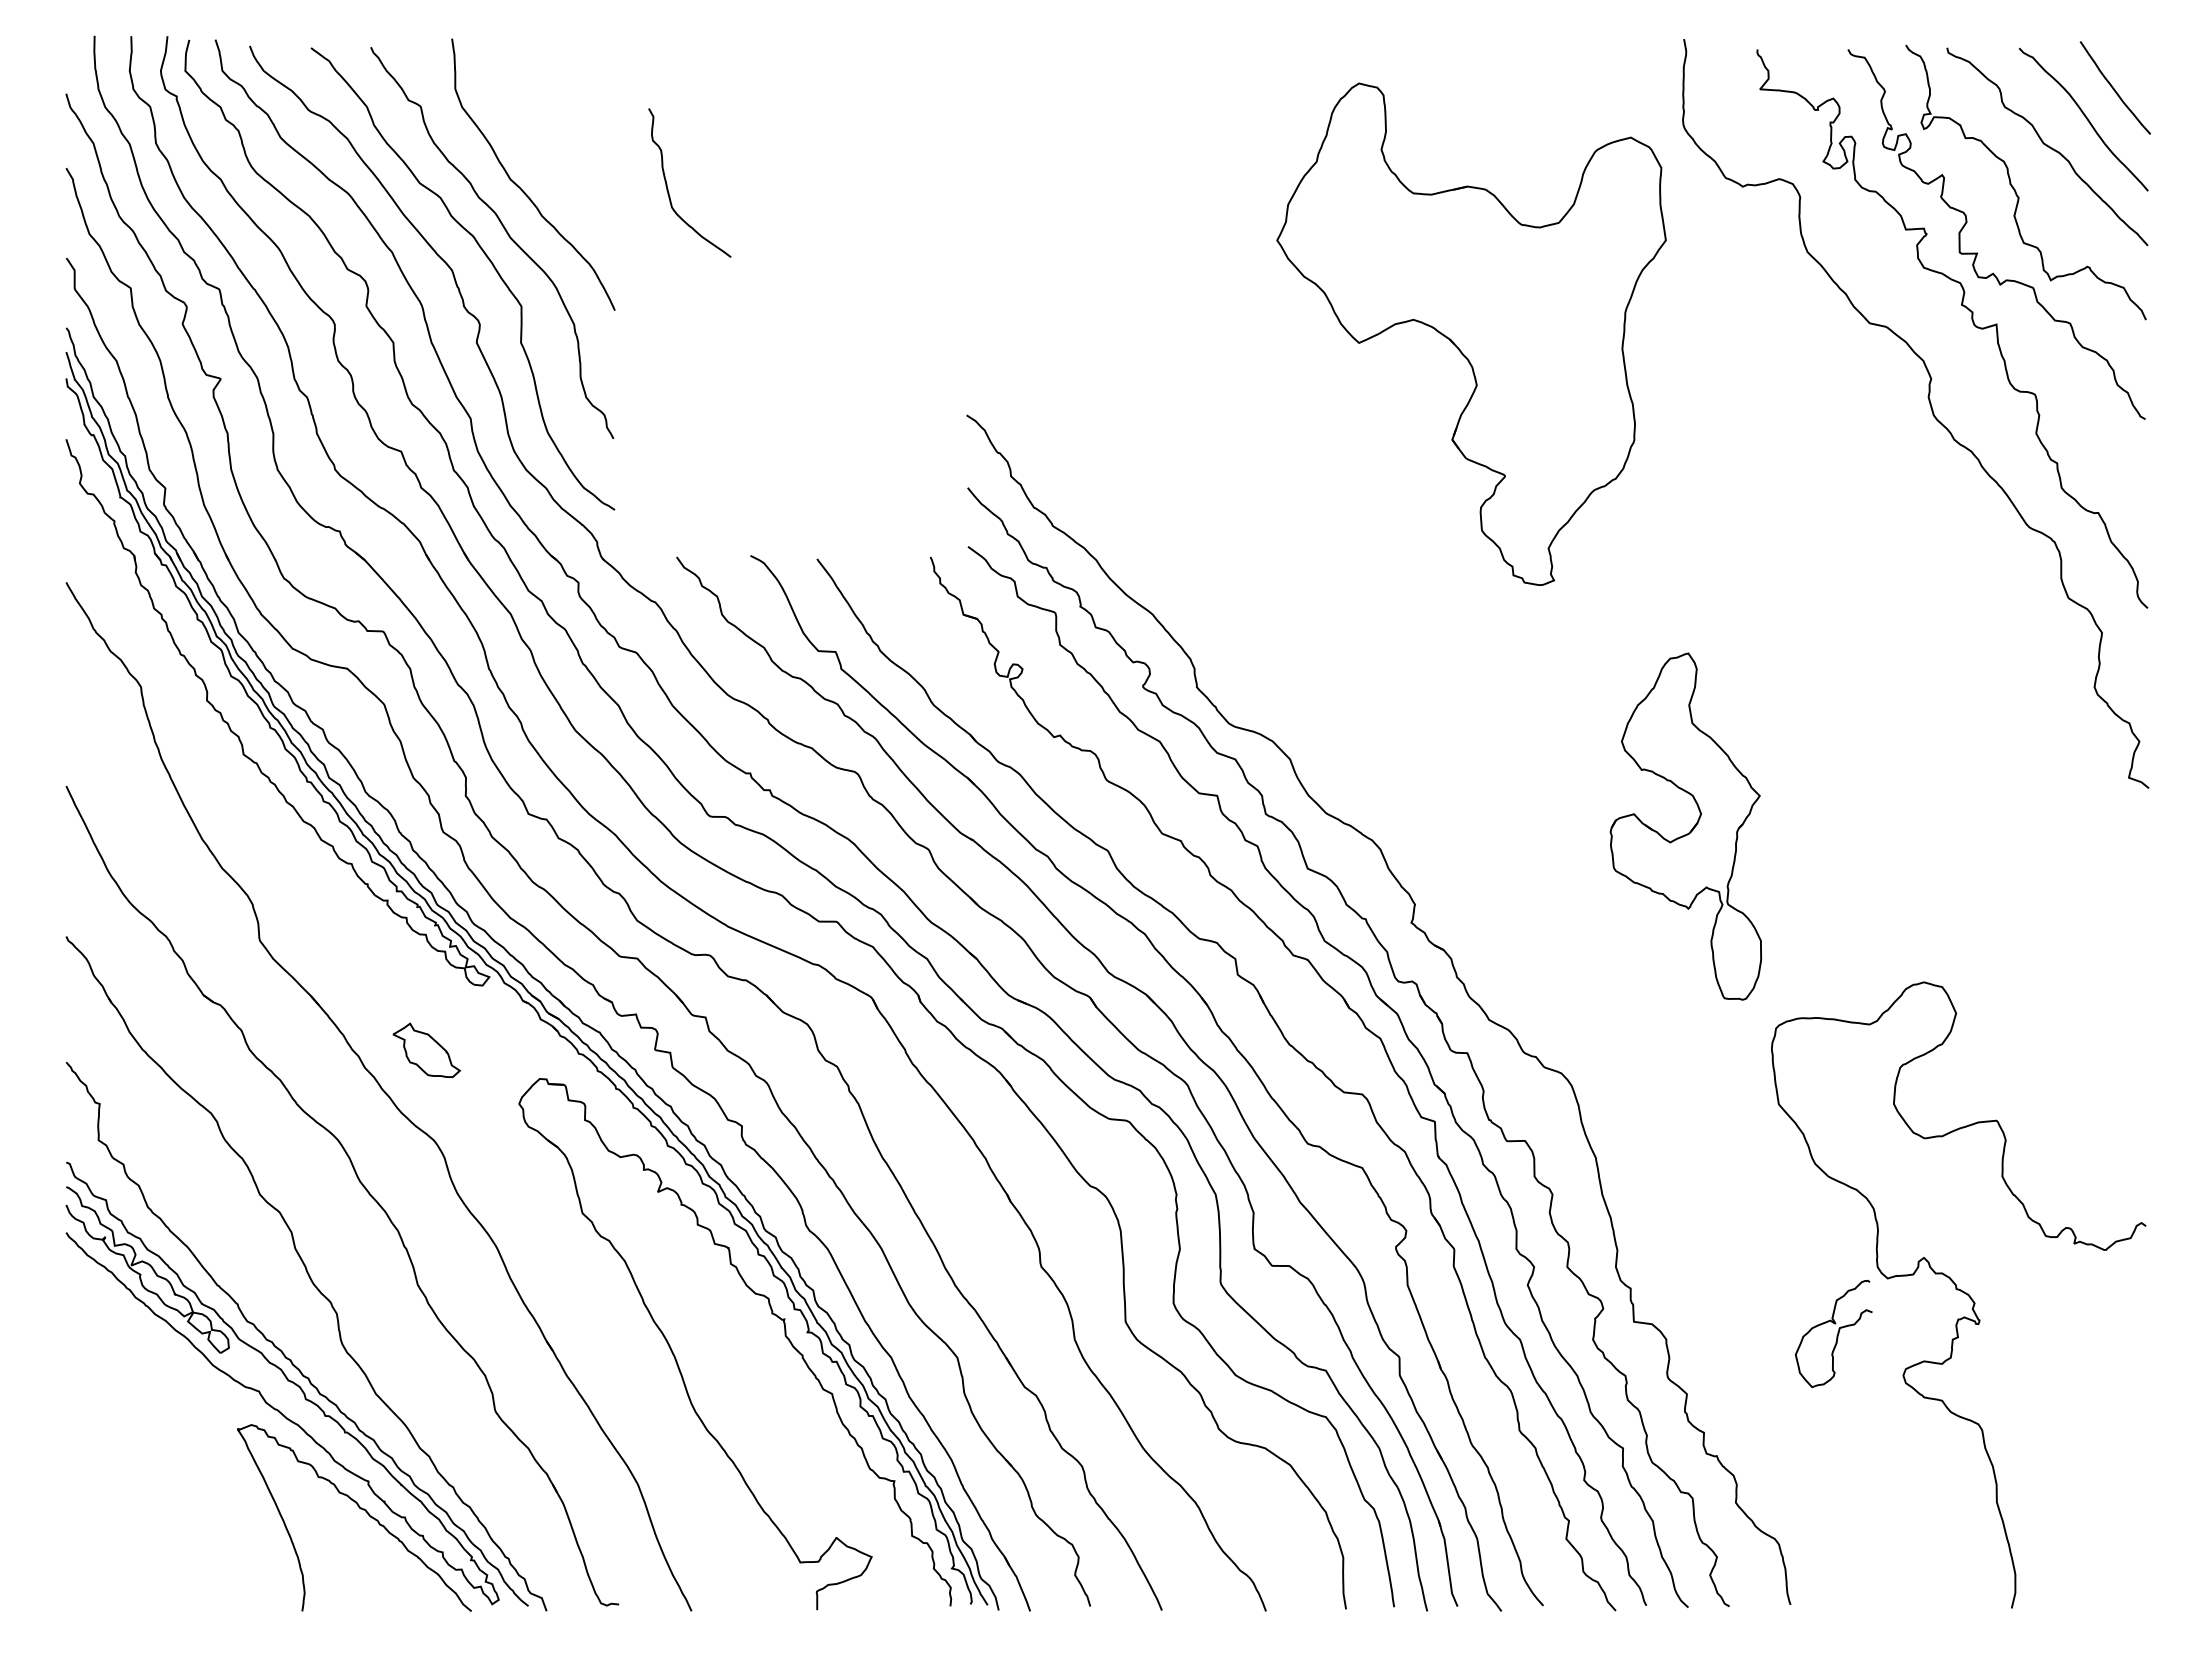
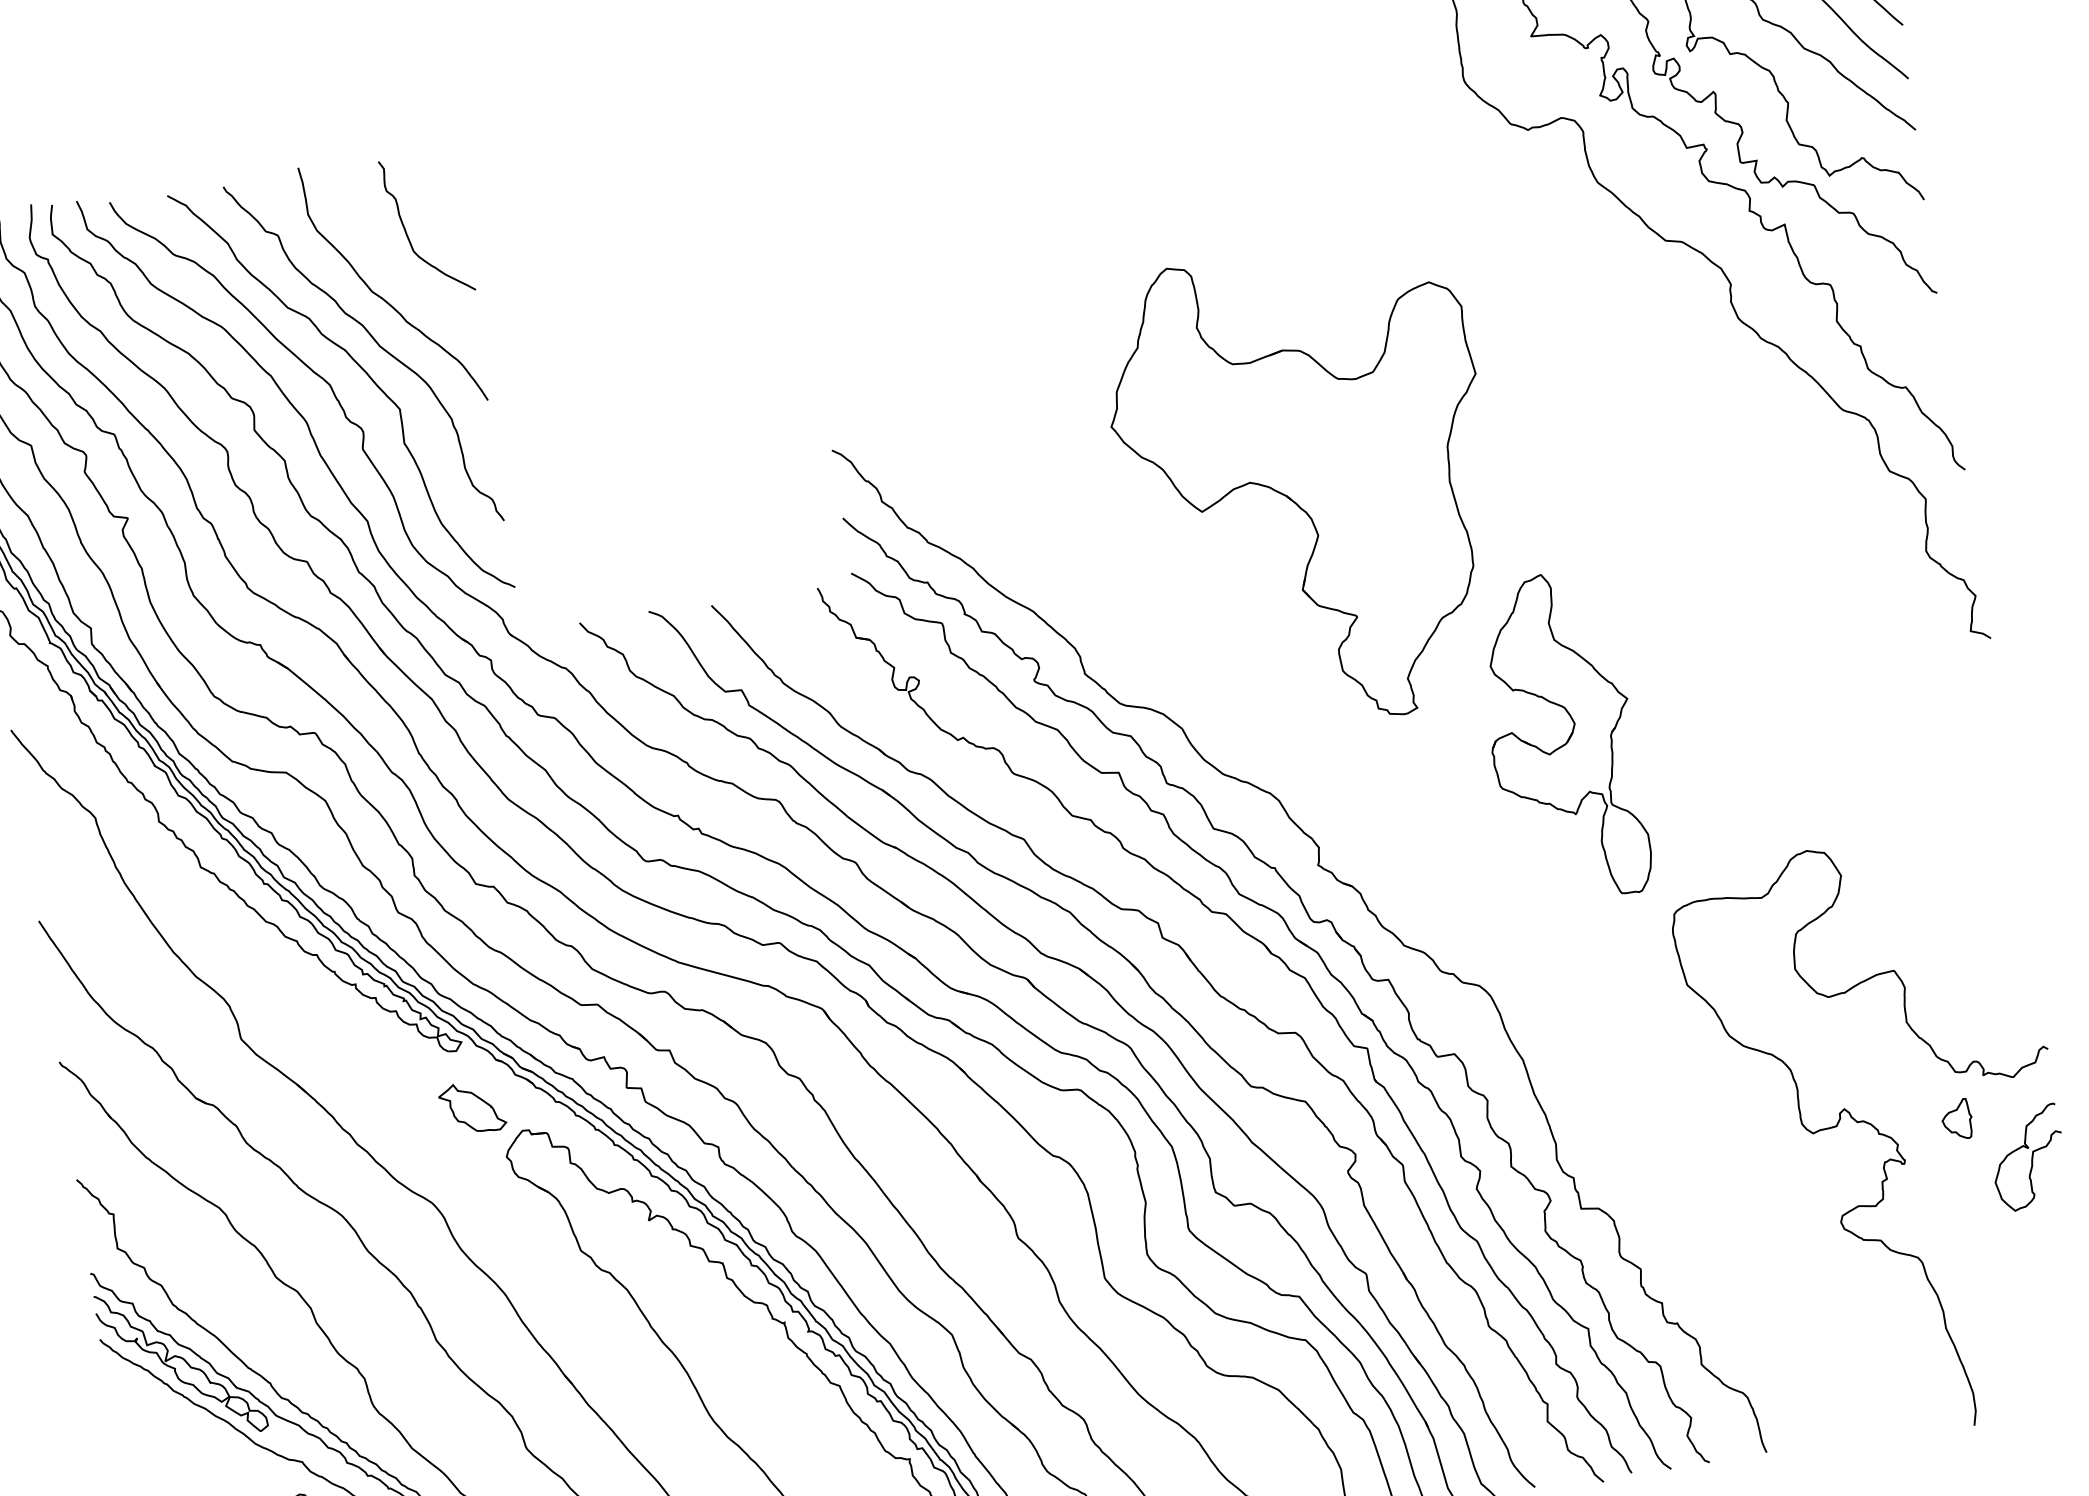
curve: (668, 188) -> (407, 233), moved
part: (1471, 333) -> (1306, 487), moved
part: (426, 1049) -> (471, 1107), moved
part: (2039, 1285) -> (1956, 1119), added
curve: (1836, 1335) -> (2031, 1159), moved

